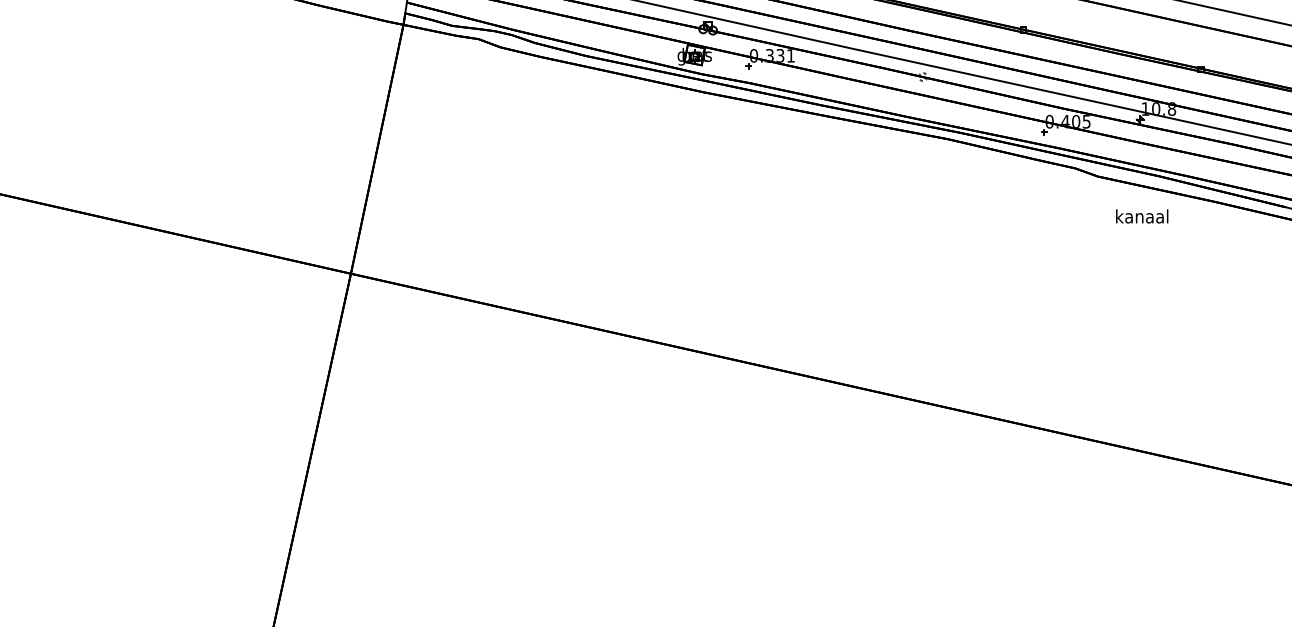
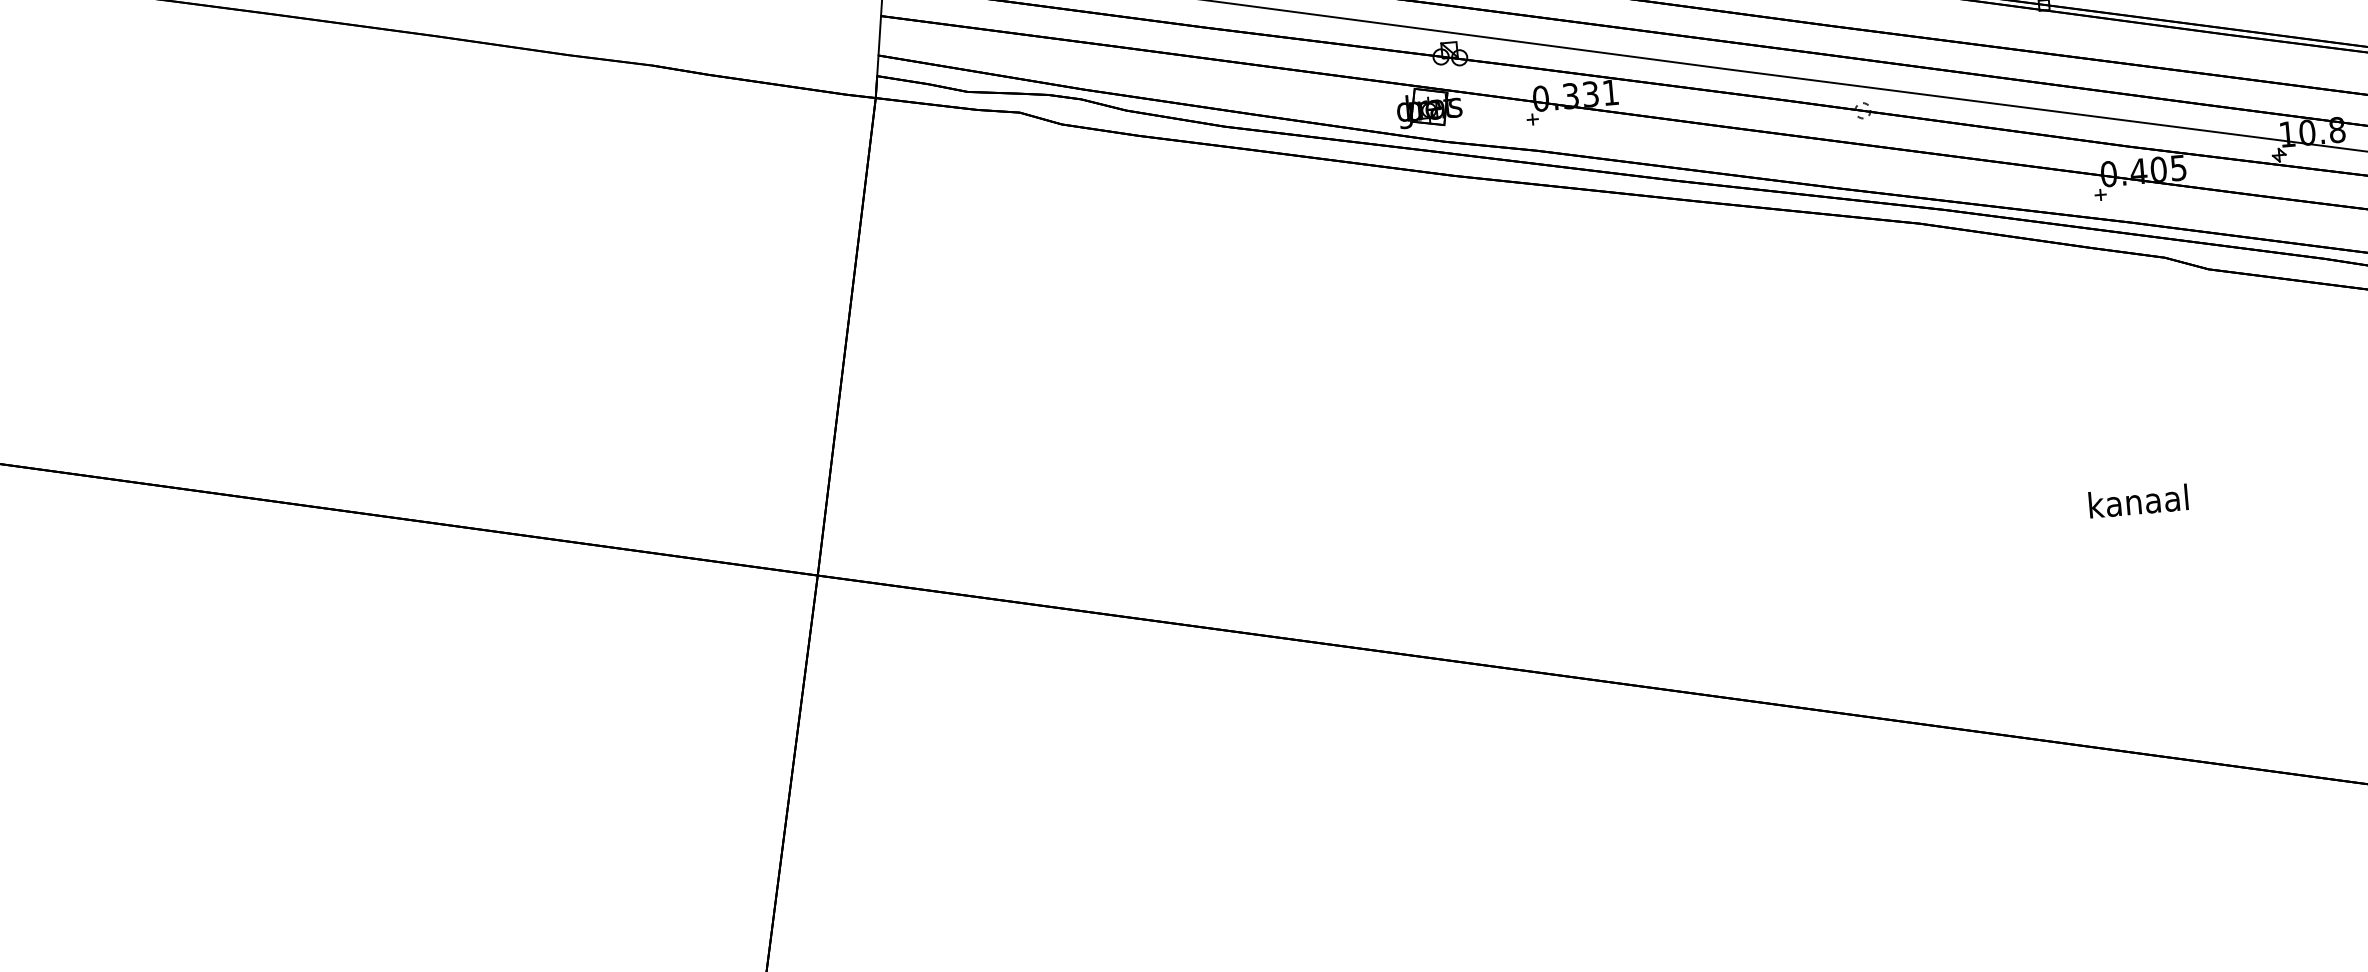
text: (1142, 216) -> (2139, 501), moved

